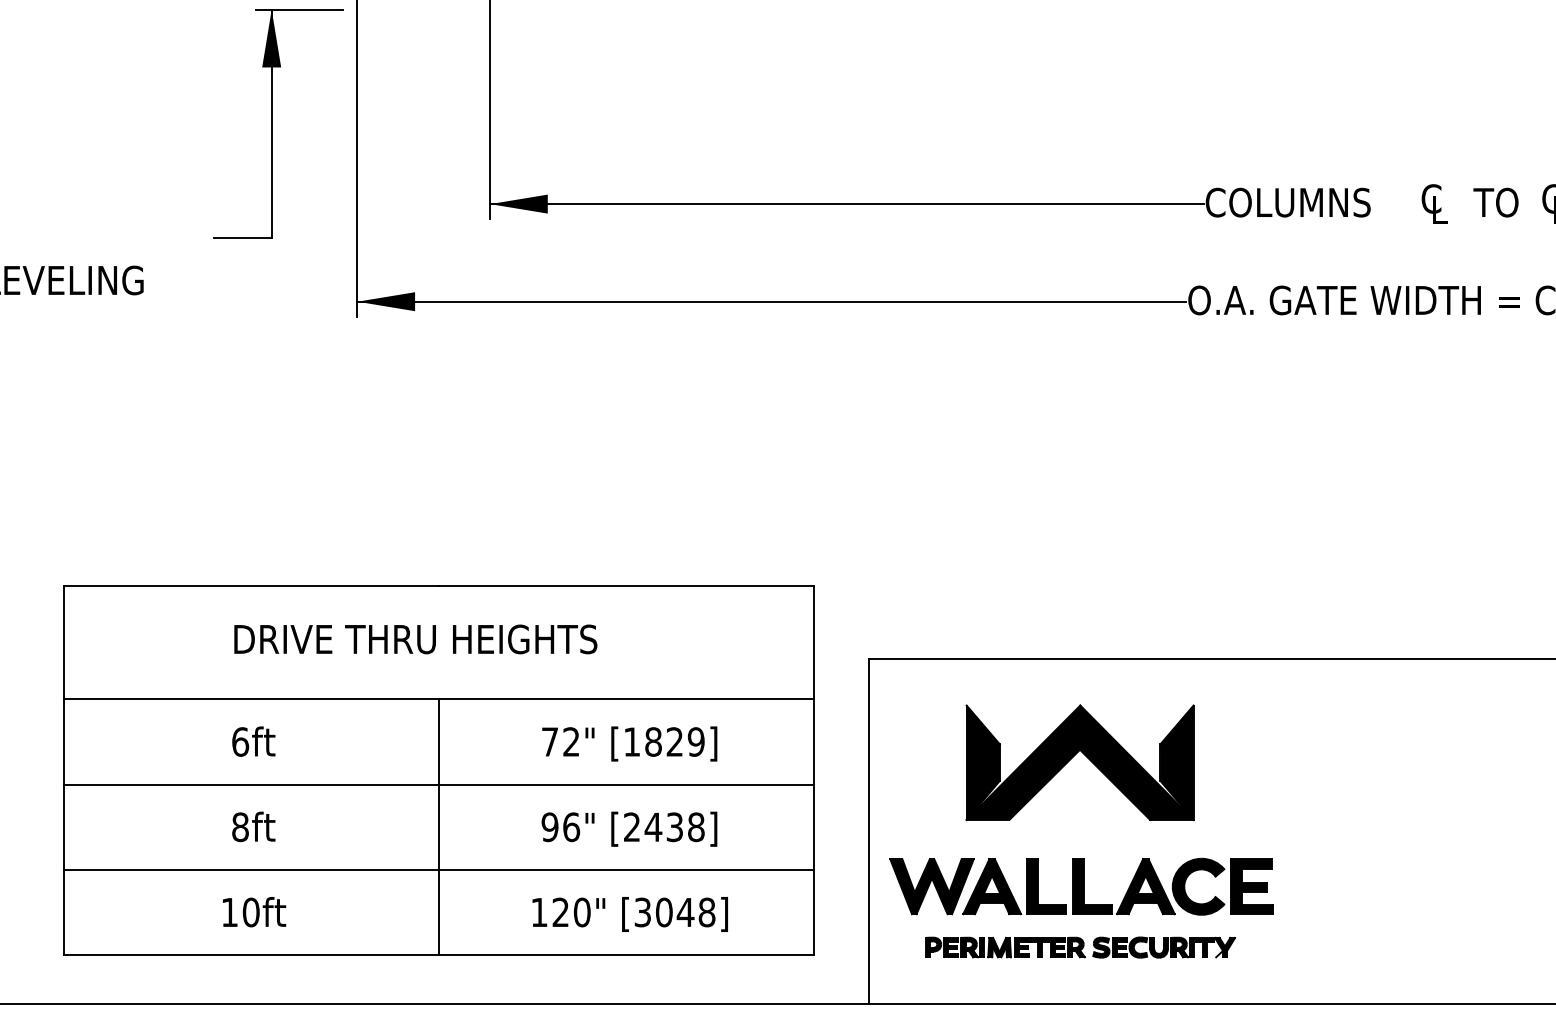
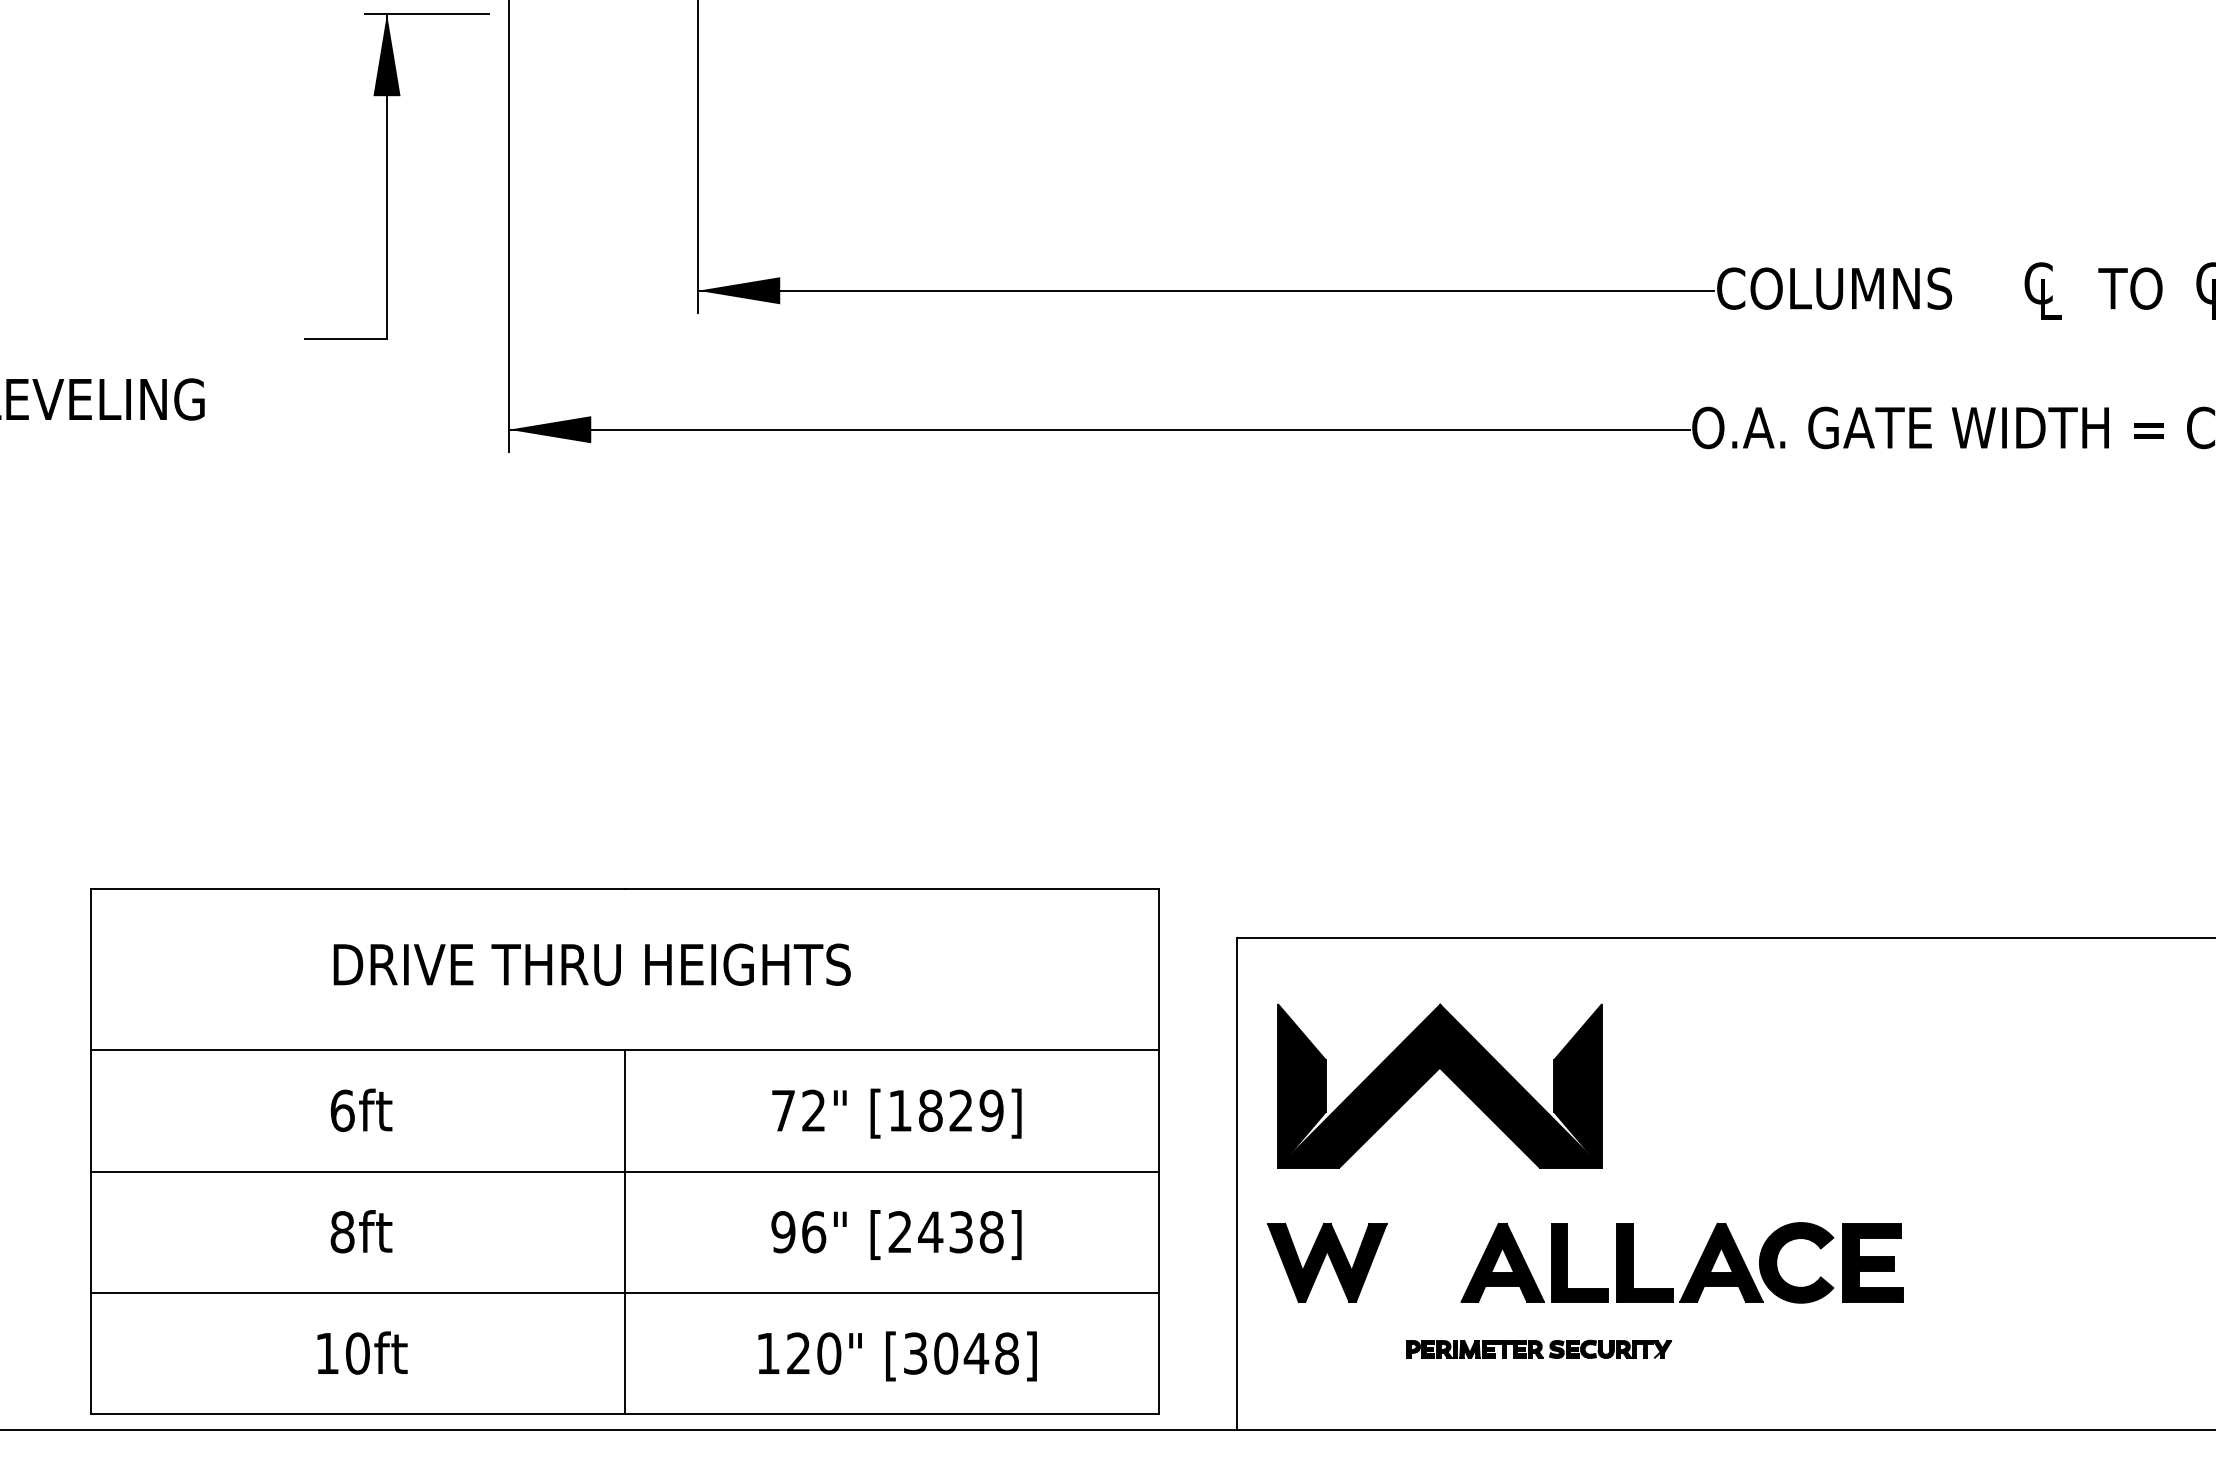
part: (1074, 756) -> (1431, 1077), moved
part: (438, 770) -> (624, 1151), moved
part: (1126, 891) -> (1693, 1269), moved
part: (1080, 947) -> (1538, 1349), size x0.6

